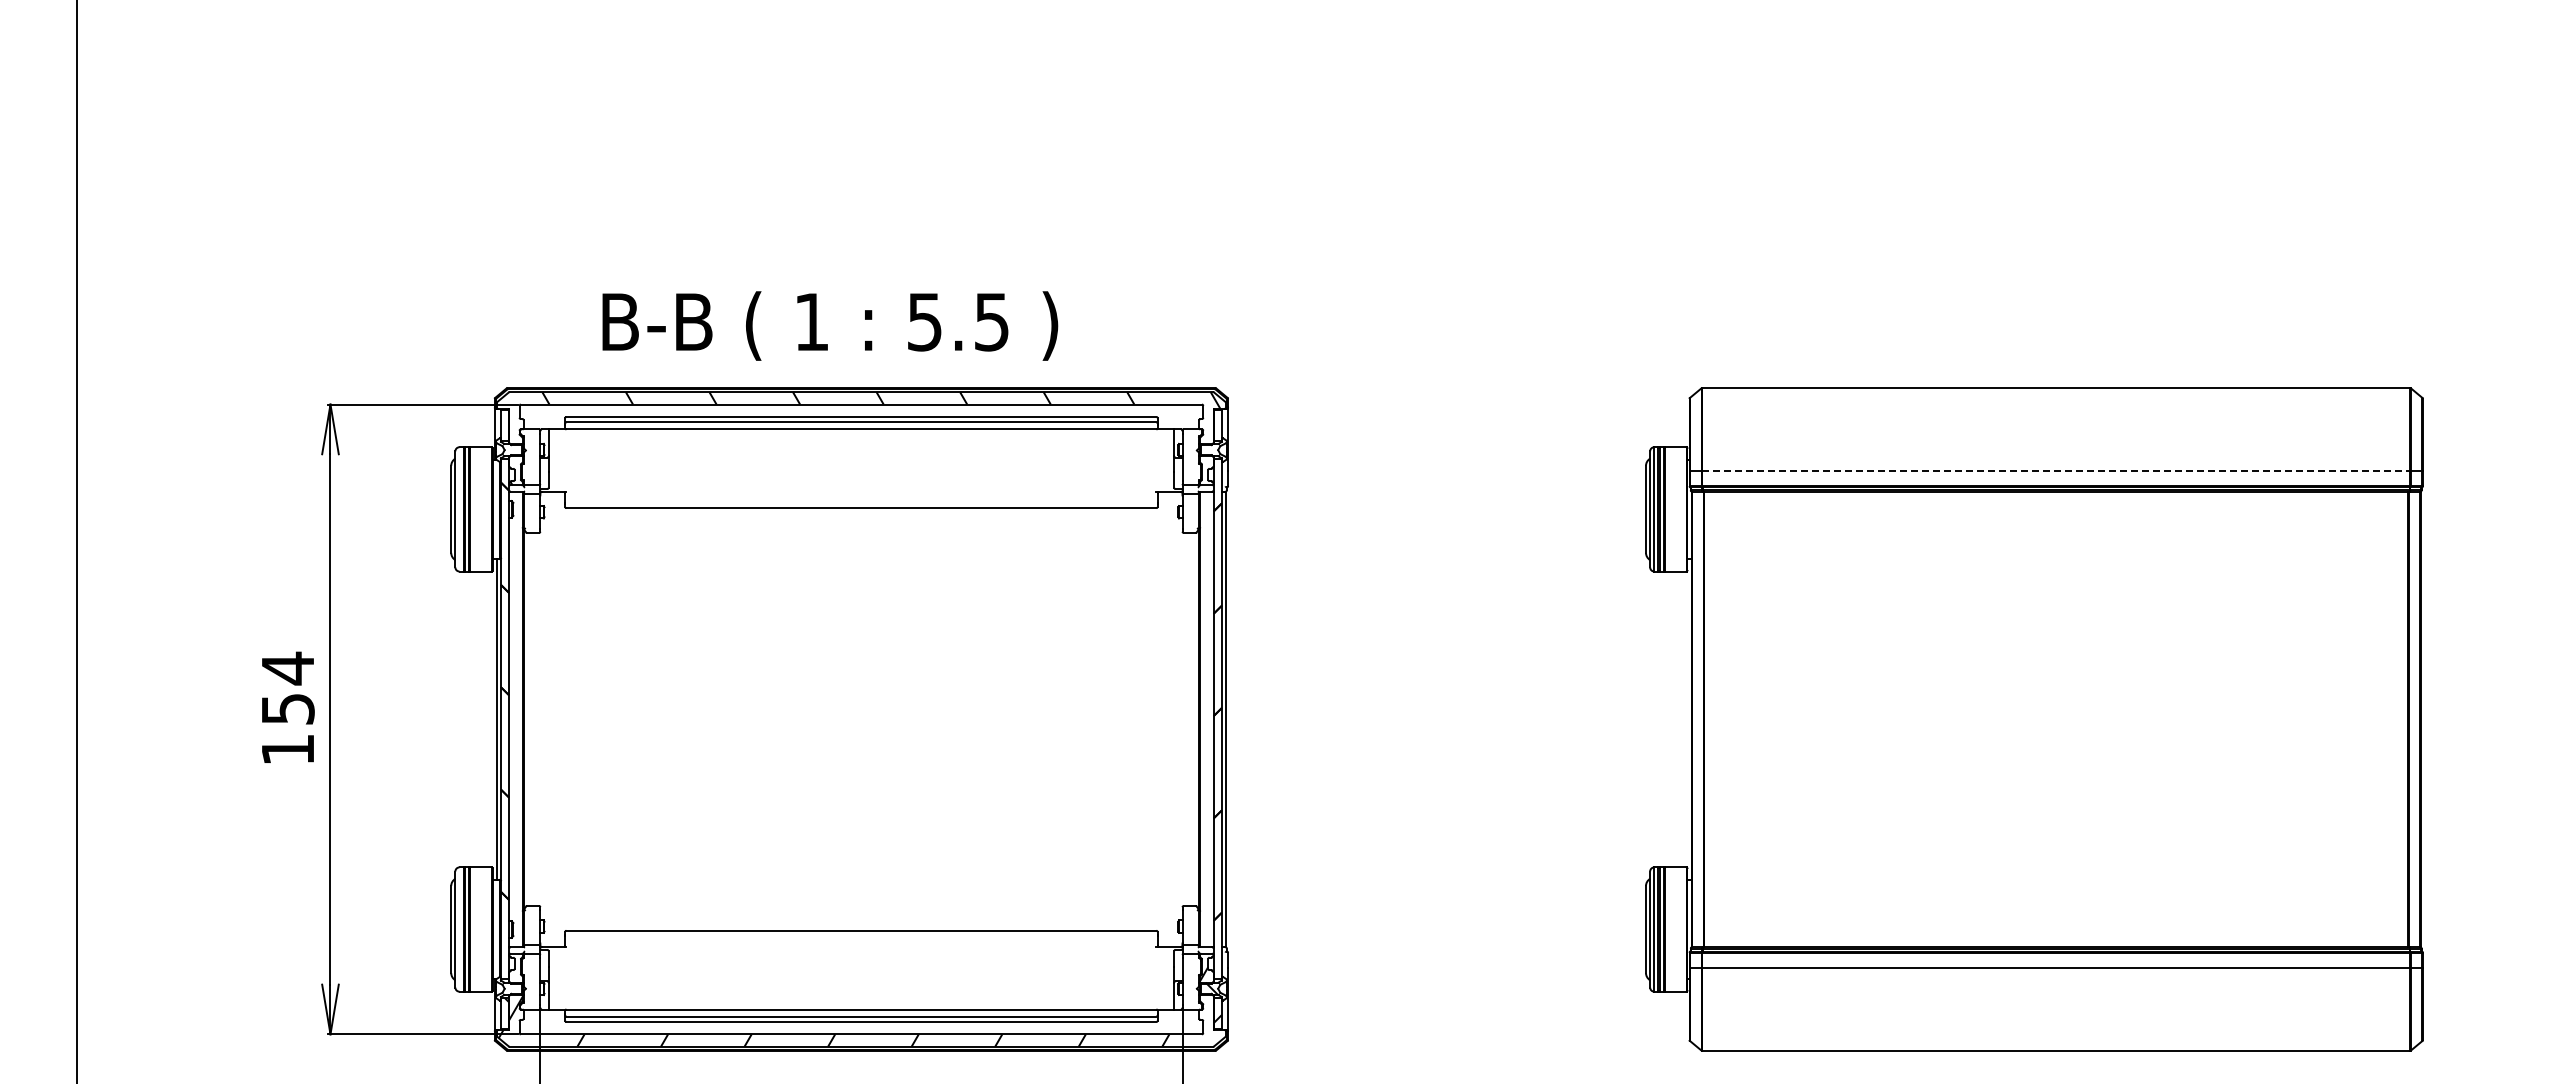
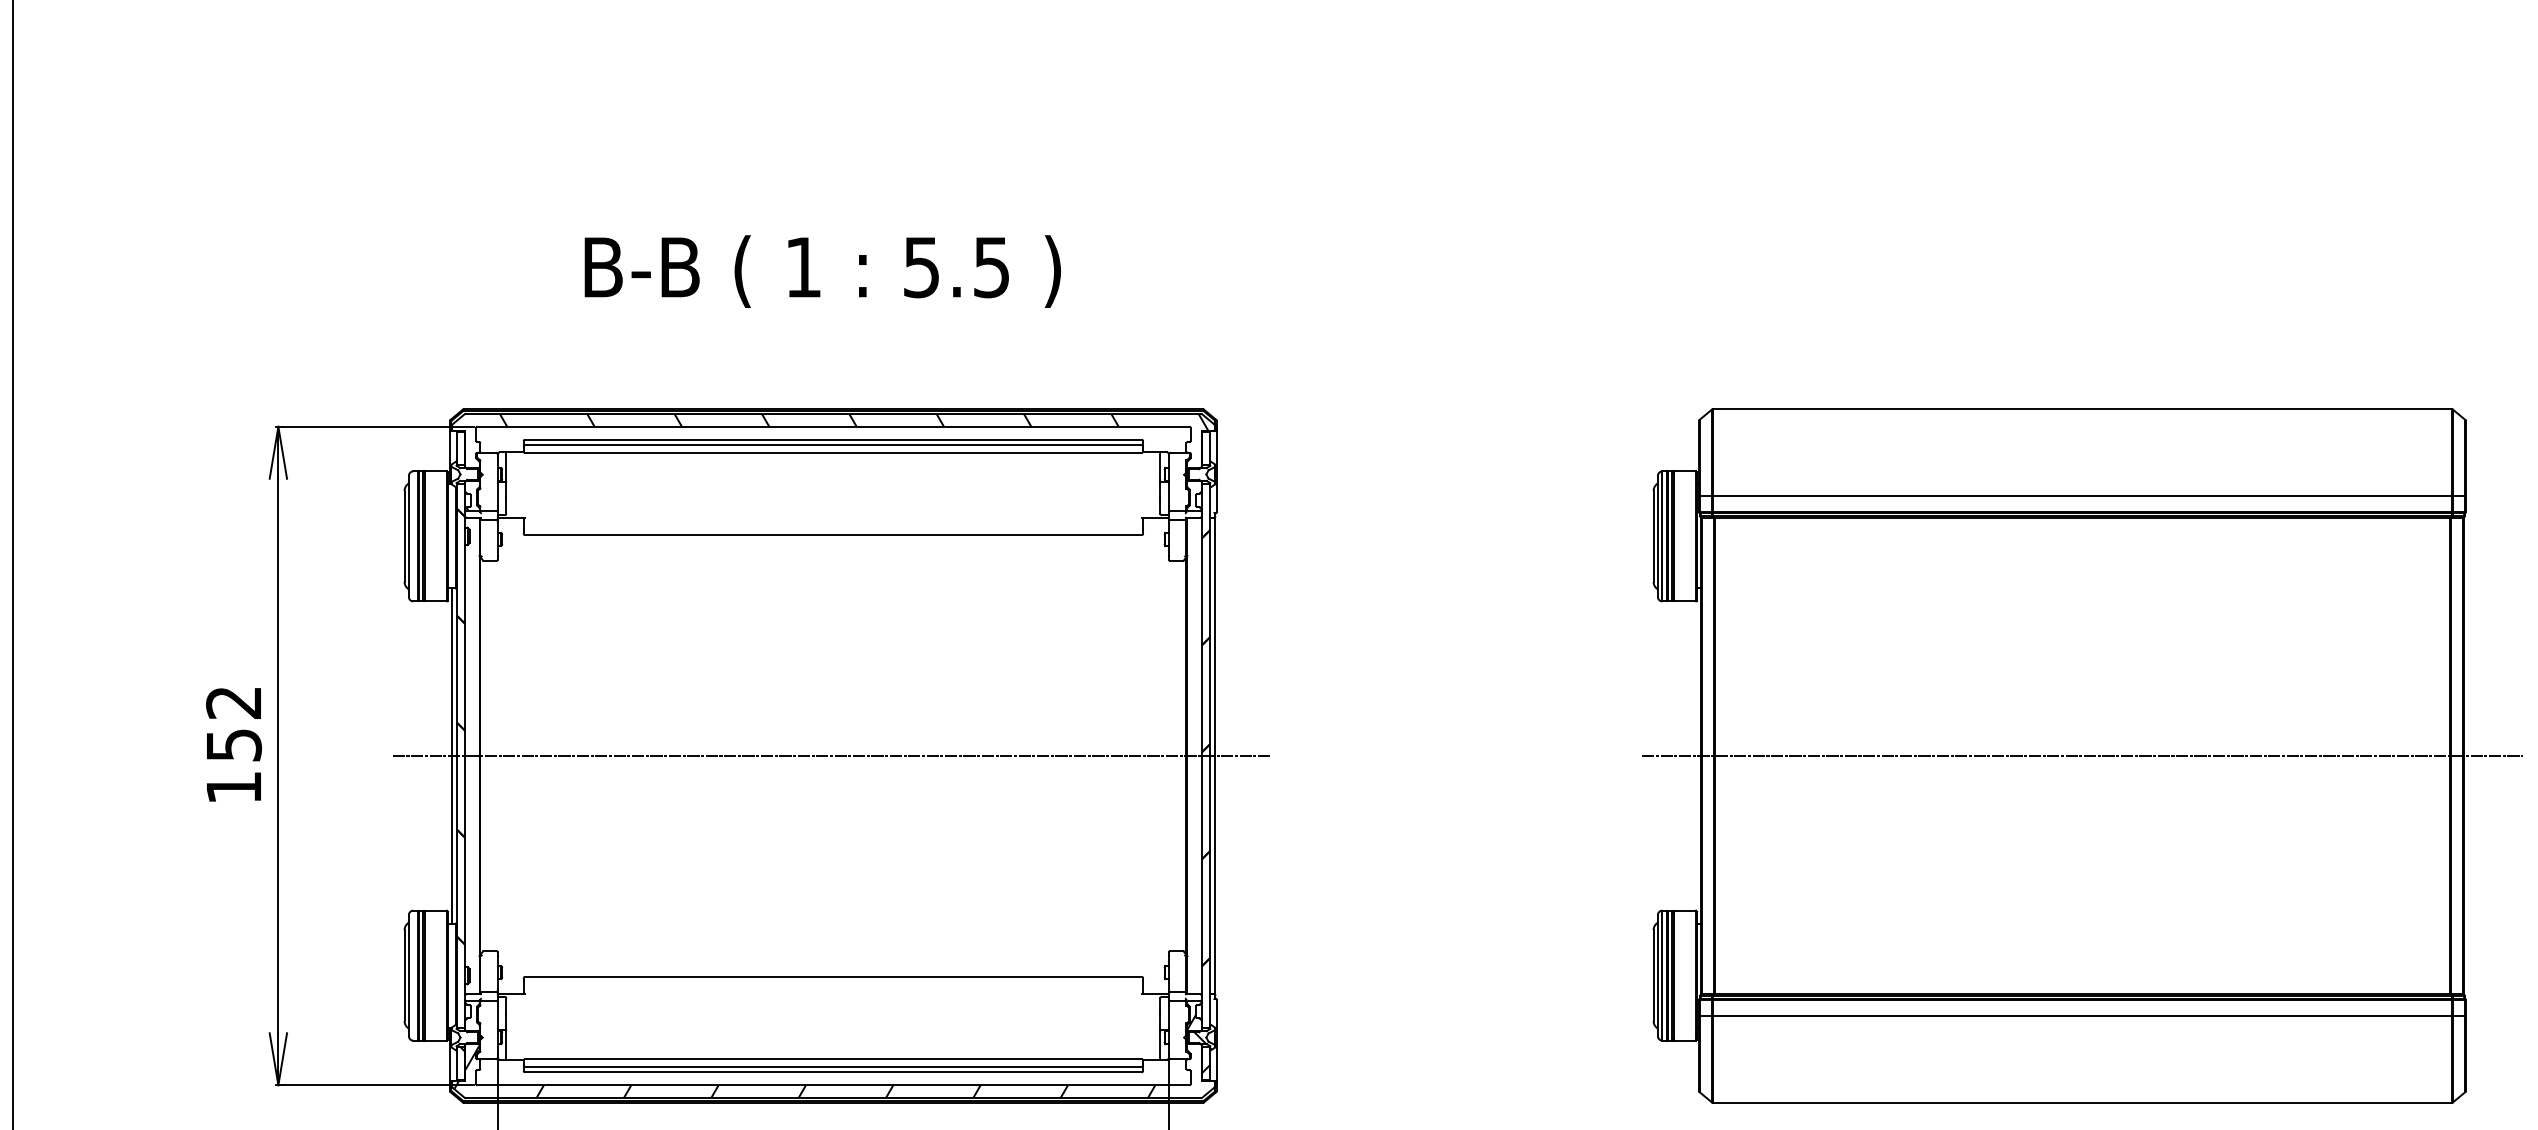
text: (830, 325) -> (823, 271), moved
line: (2056, 470) -> (2082, 495), dashed -> solid
text: (287, 668) -> (233, 702), 154 -> 152
line: (858, 719) -> (830, 756), added
line: (2056, 719) -> (2082, 756), added

